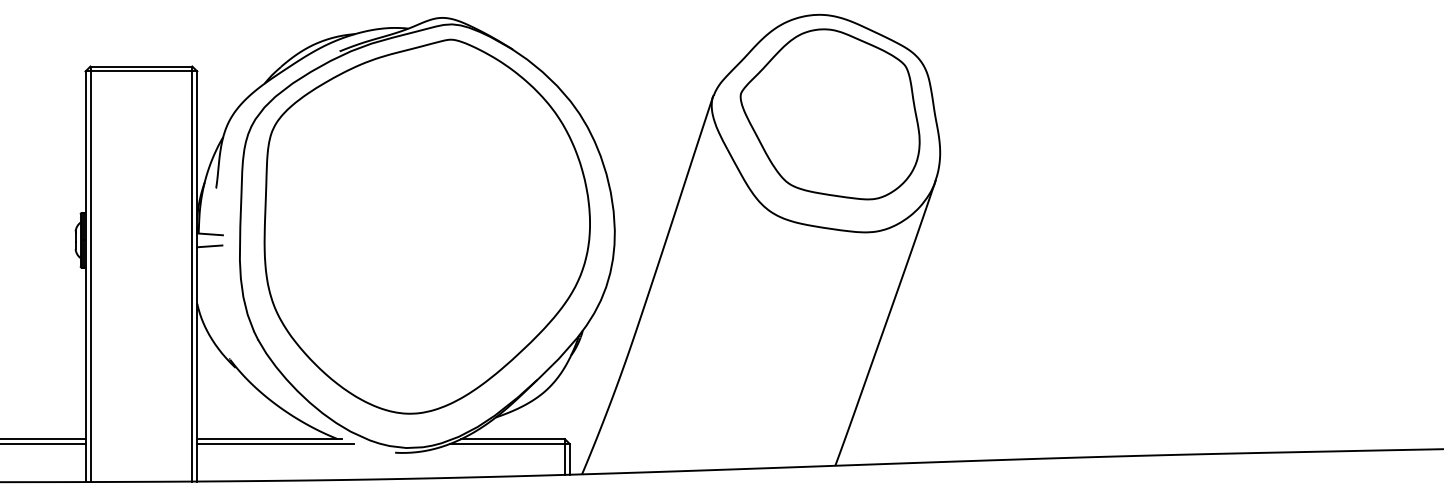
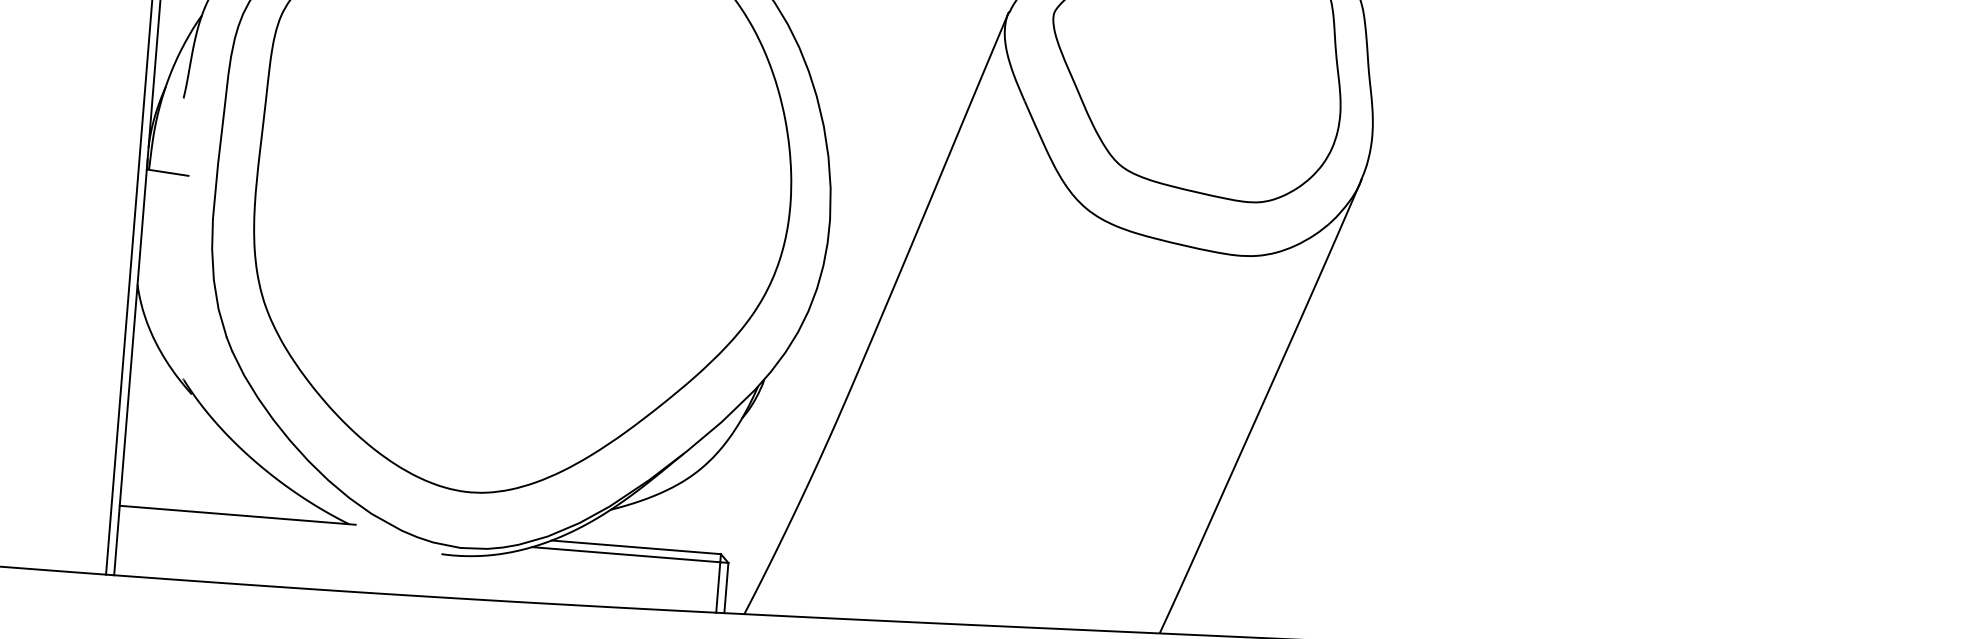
line: (209, 246) -> (165, 192), removed
line: (275, 444) -> (246, 524), removed

